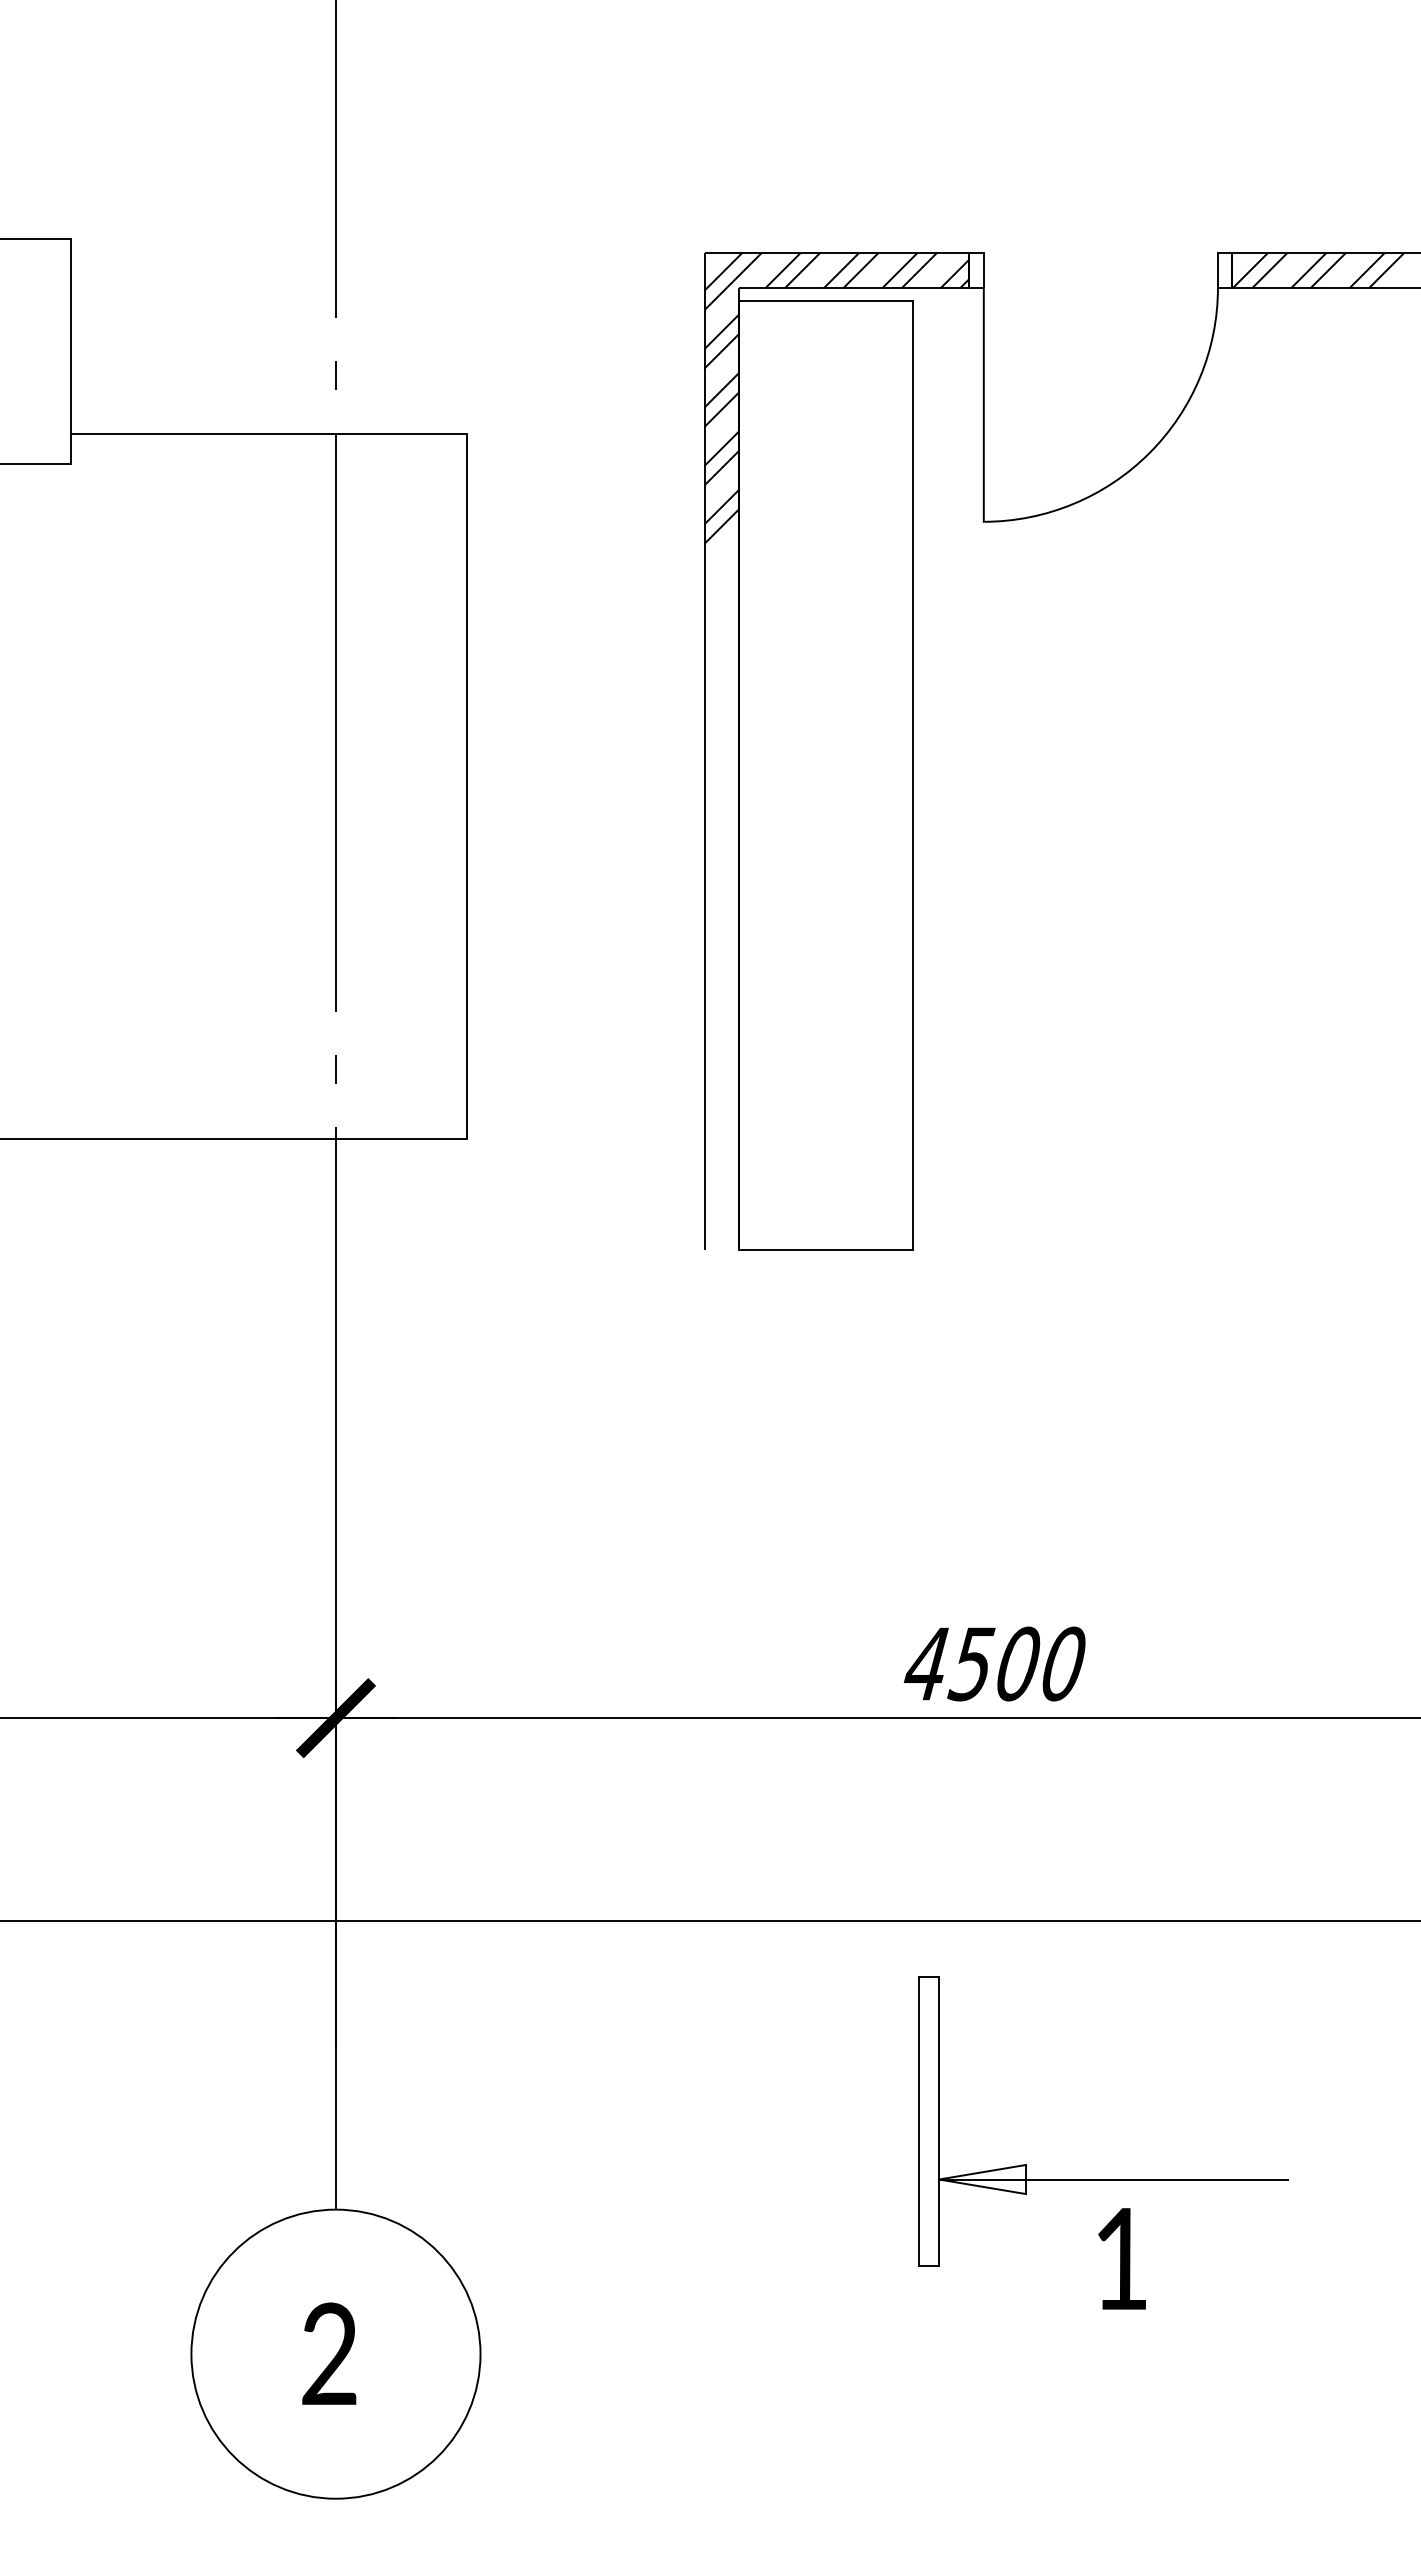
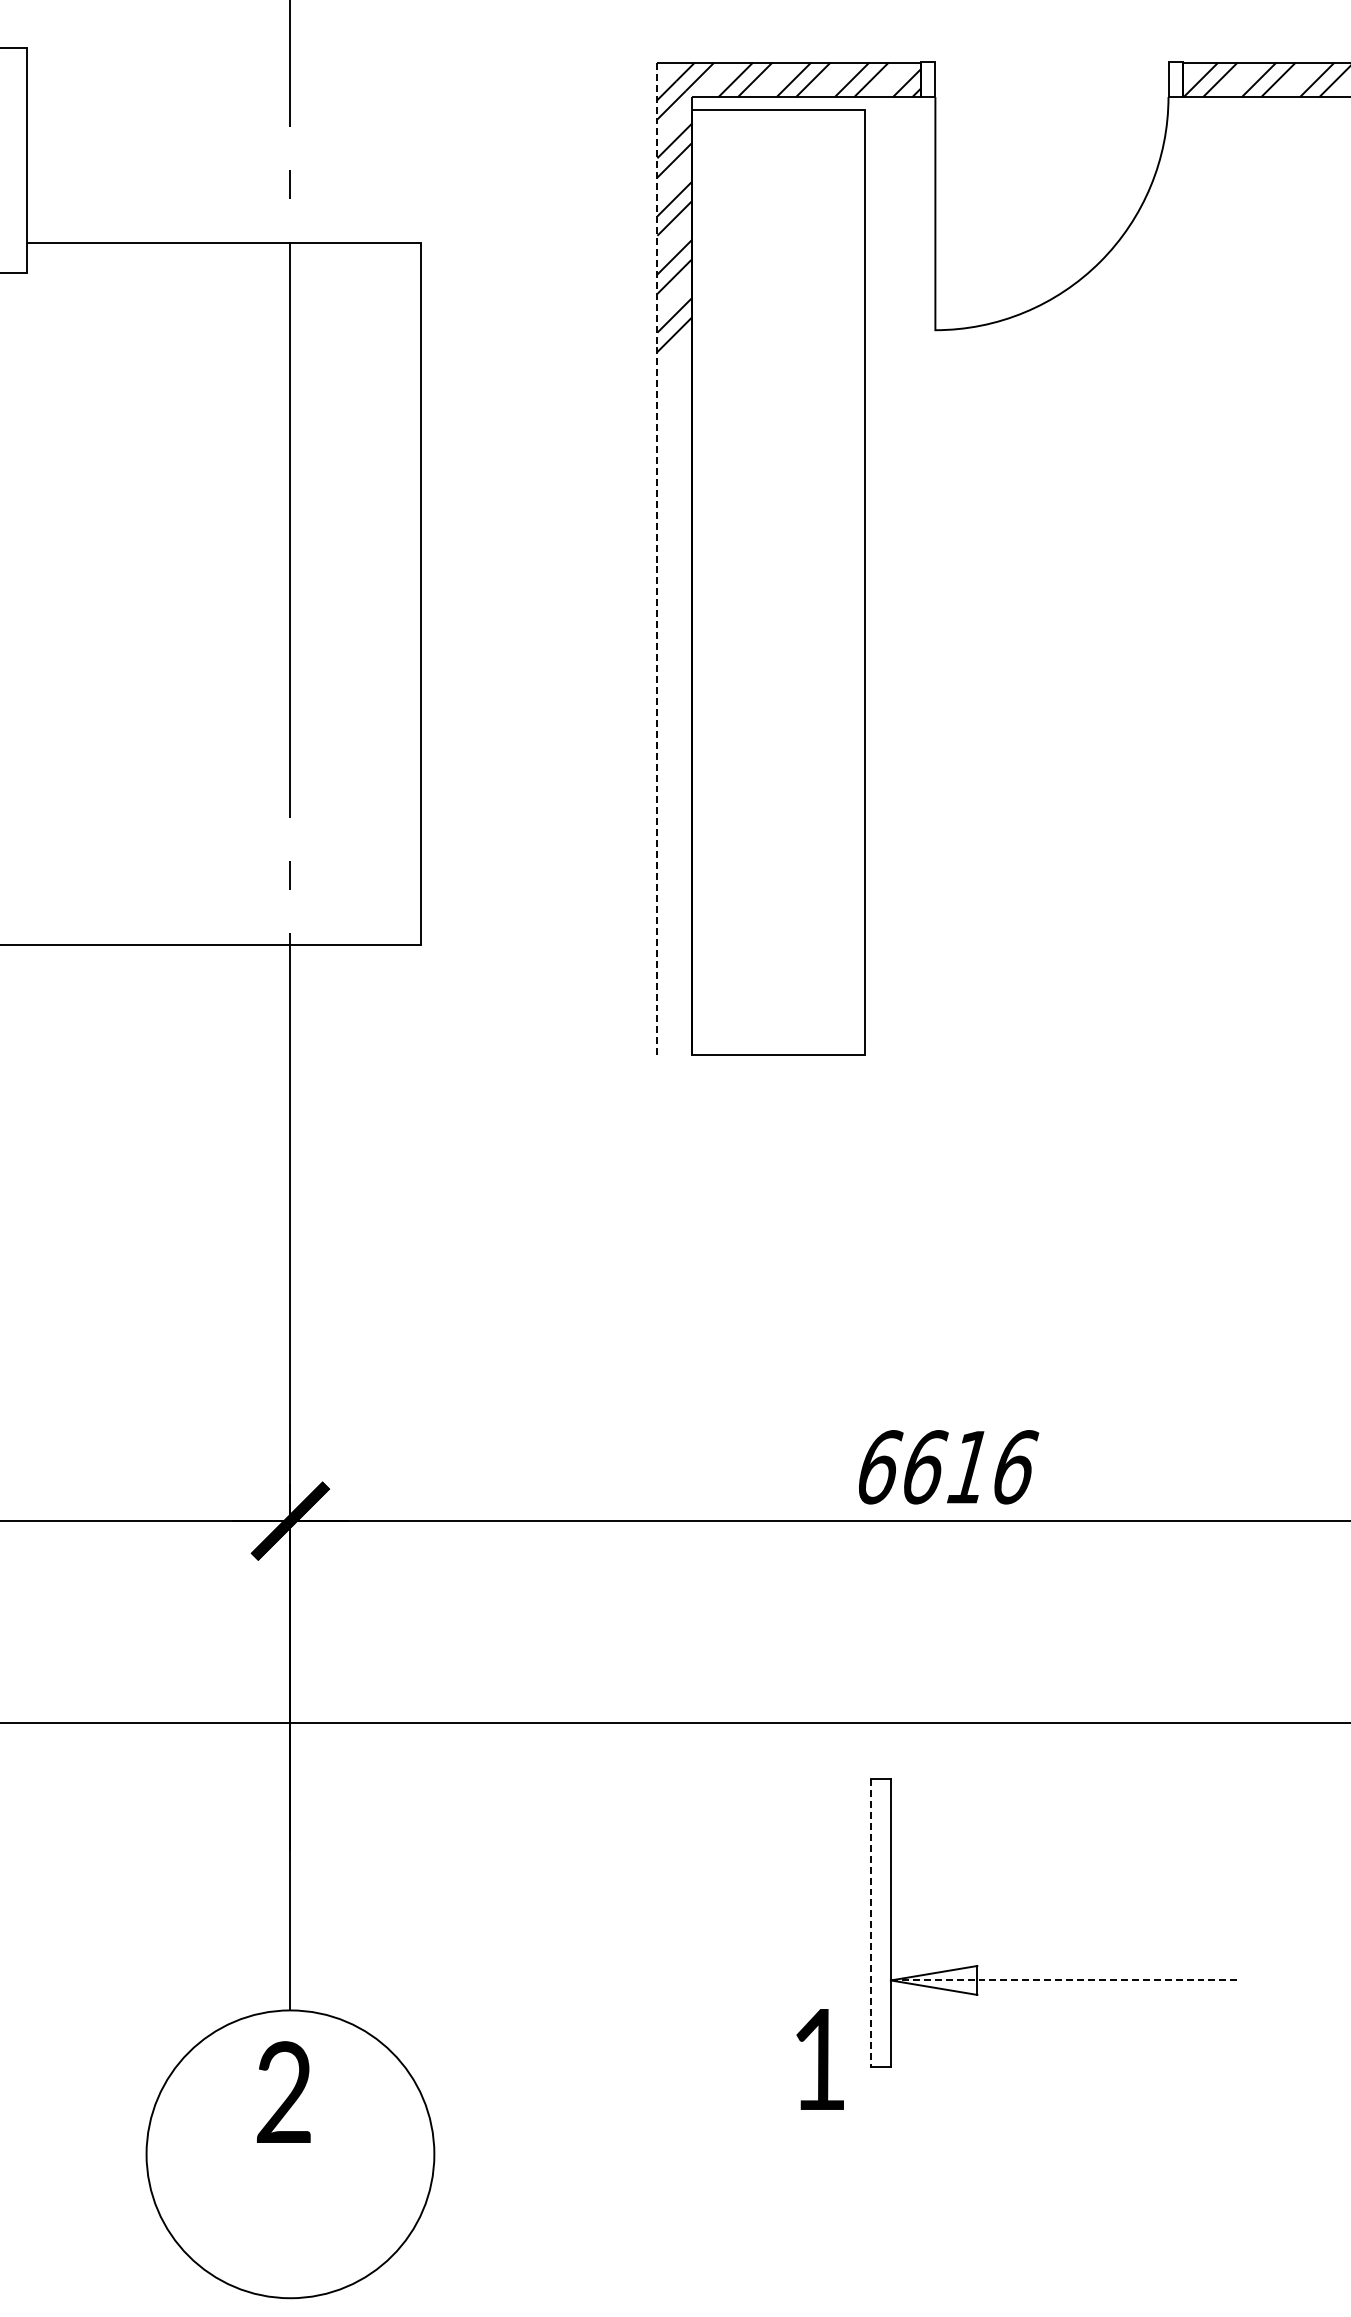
line: (704, 751) -> (657, 558), solid -> dashed
text: (995, 1663) -> (947, 1466), 4500 -> 6616
line: (918, 2121) -> (870, 1922), solid -> dashed
line: (1113, 2179) -> (1064, 1980), solid -> dashed
text: (1121, 2258) -> (819, 2059), moved
text: (329, 2353) -> (284, 2091), moved

